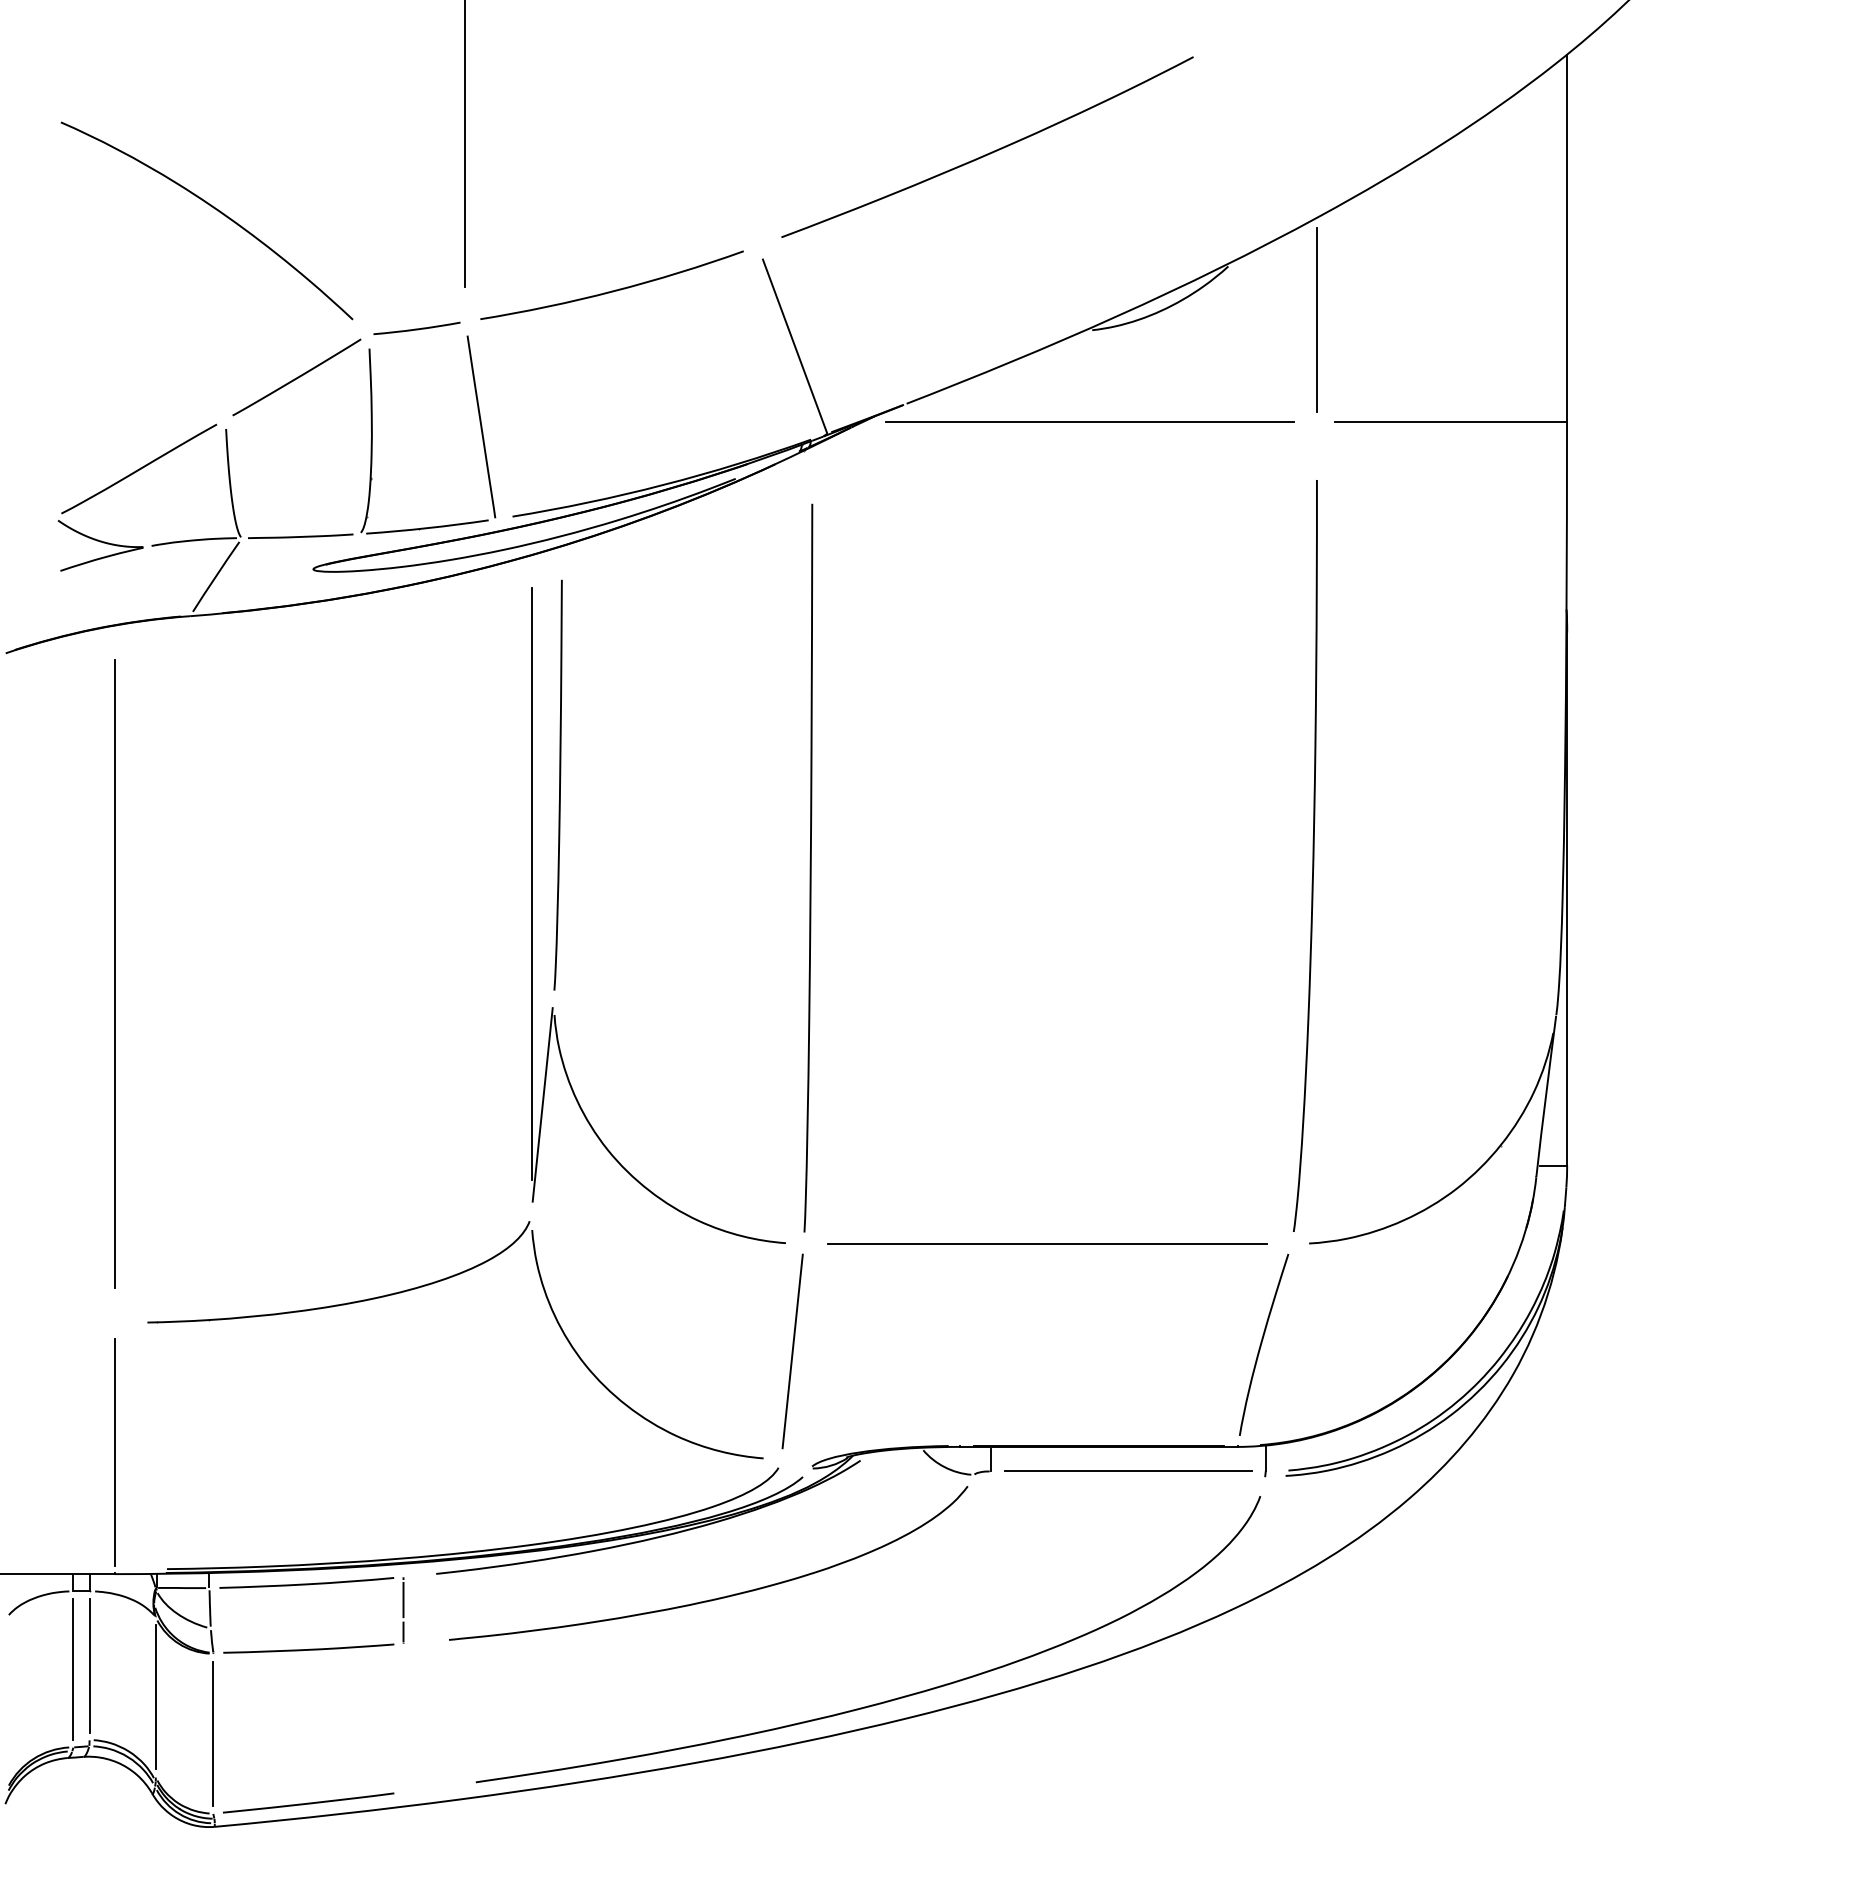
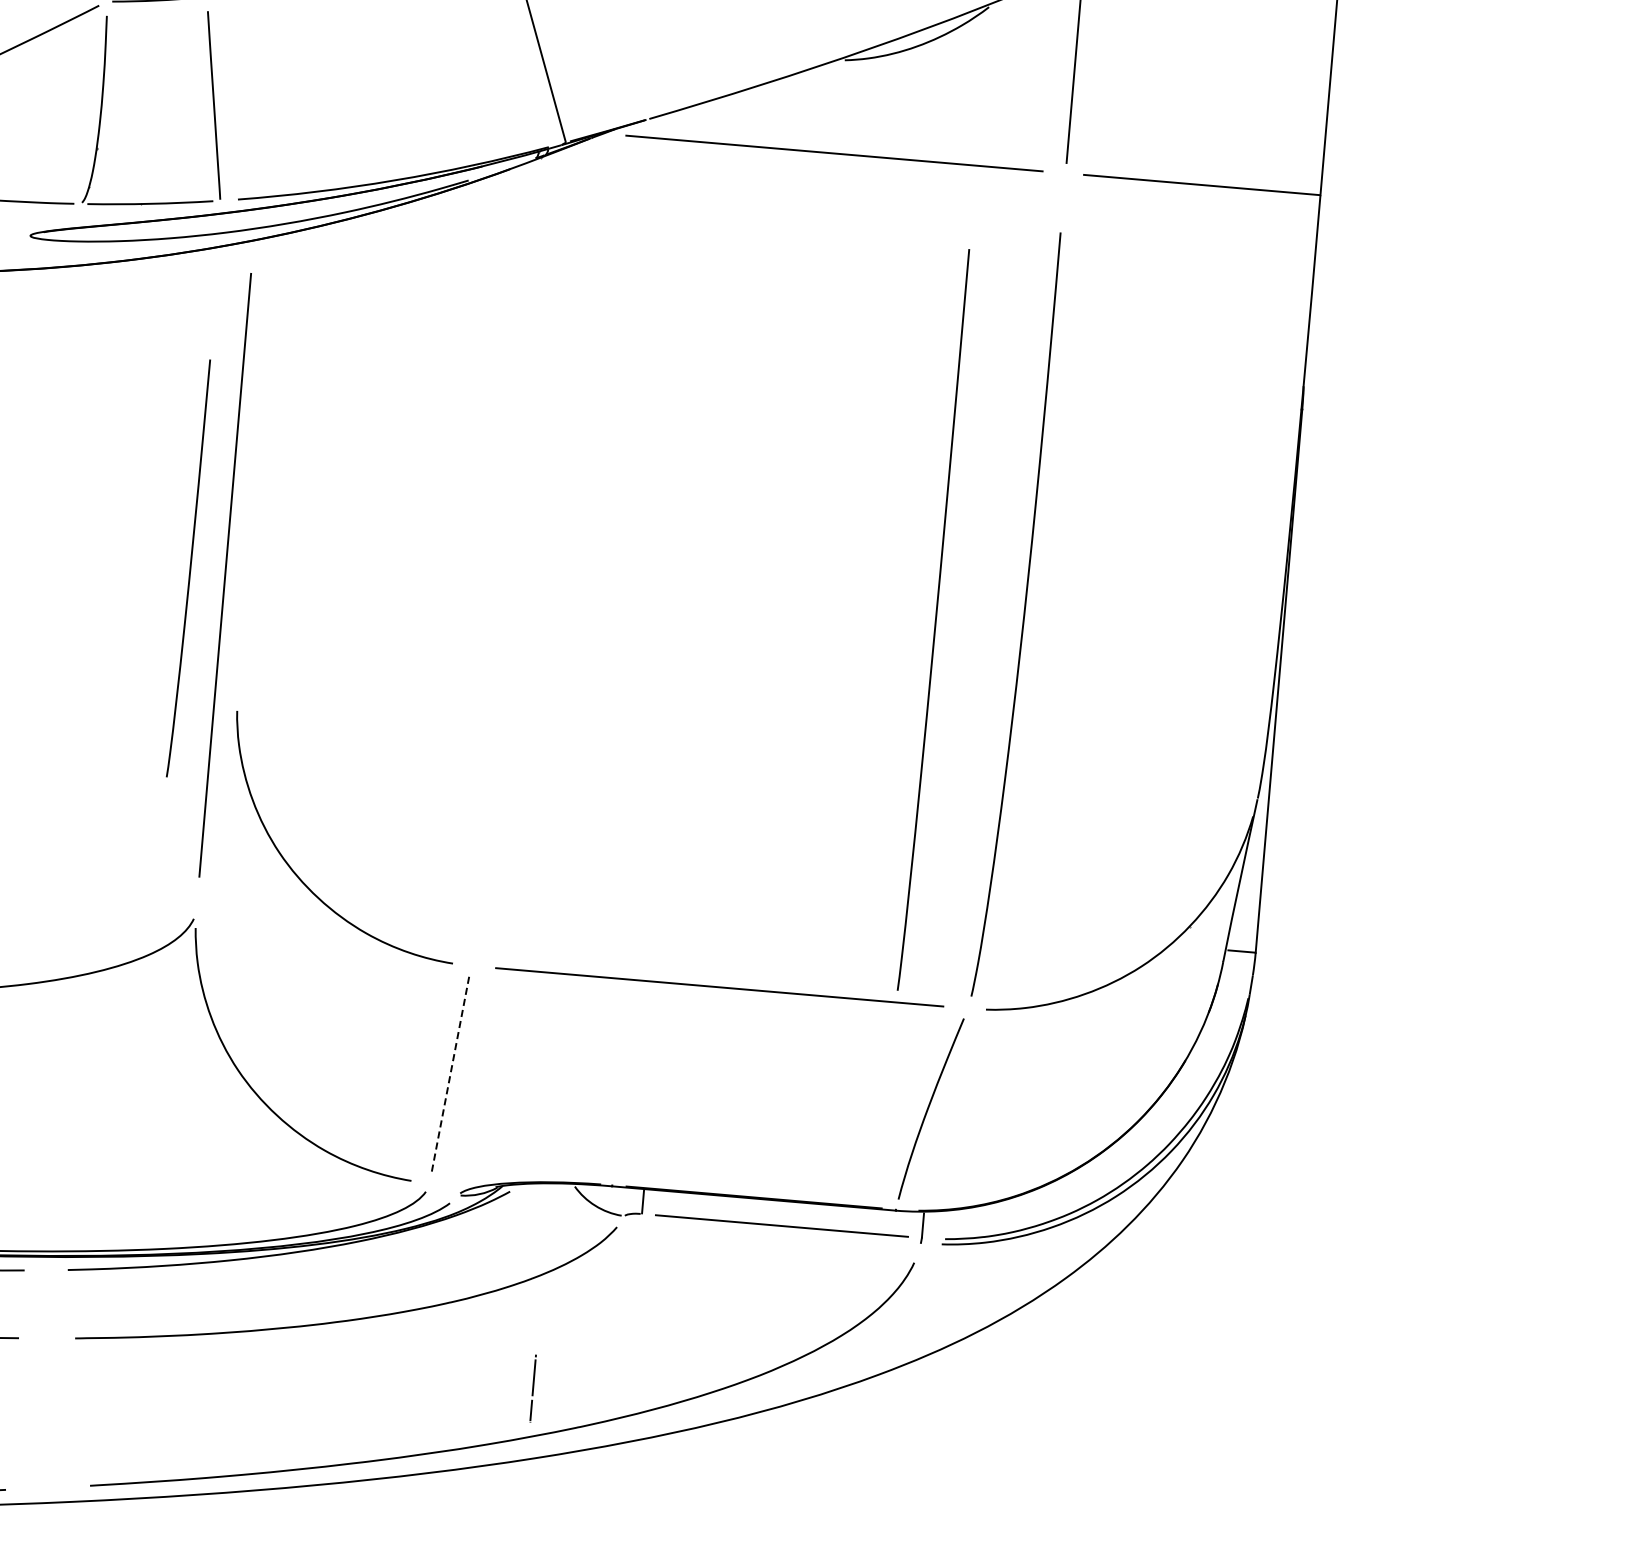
curve: (559, 784) -> (189, 567), moved
curve: (809, 867) -> (934, 619), moved
line: (542, 1104) -> (217, 801), removed
line: (792, 1351) -> (450, 1074), solid -> dashed
line: (403, 1610) -> (533, 1388), moved

